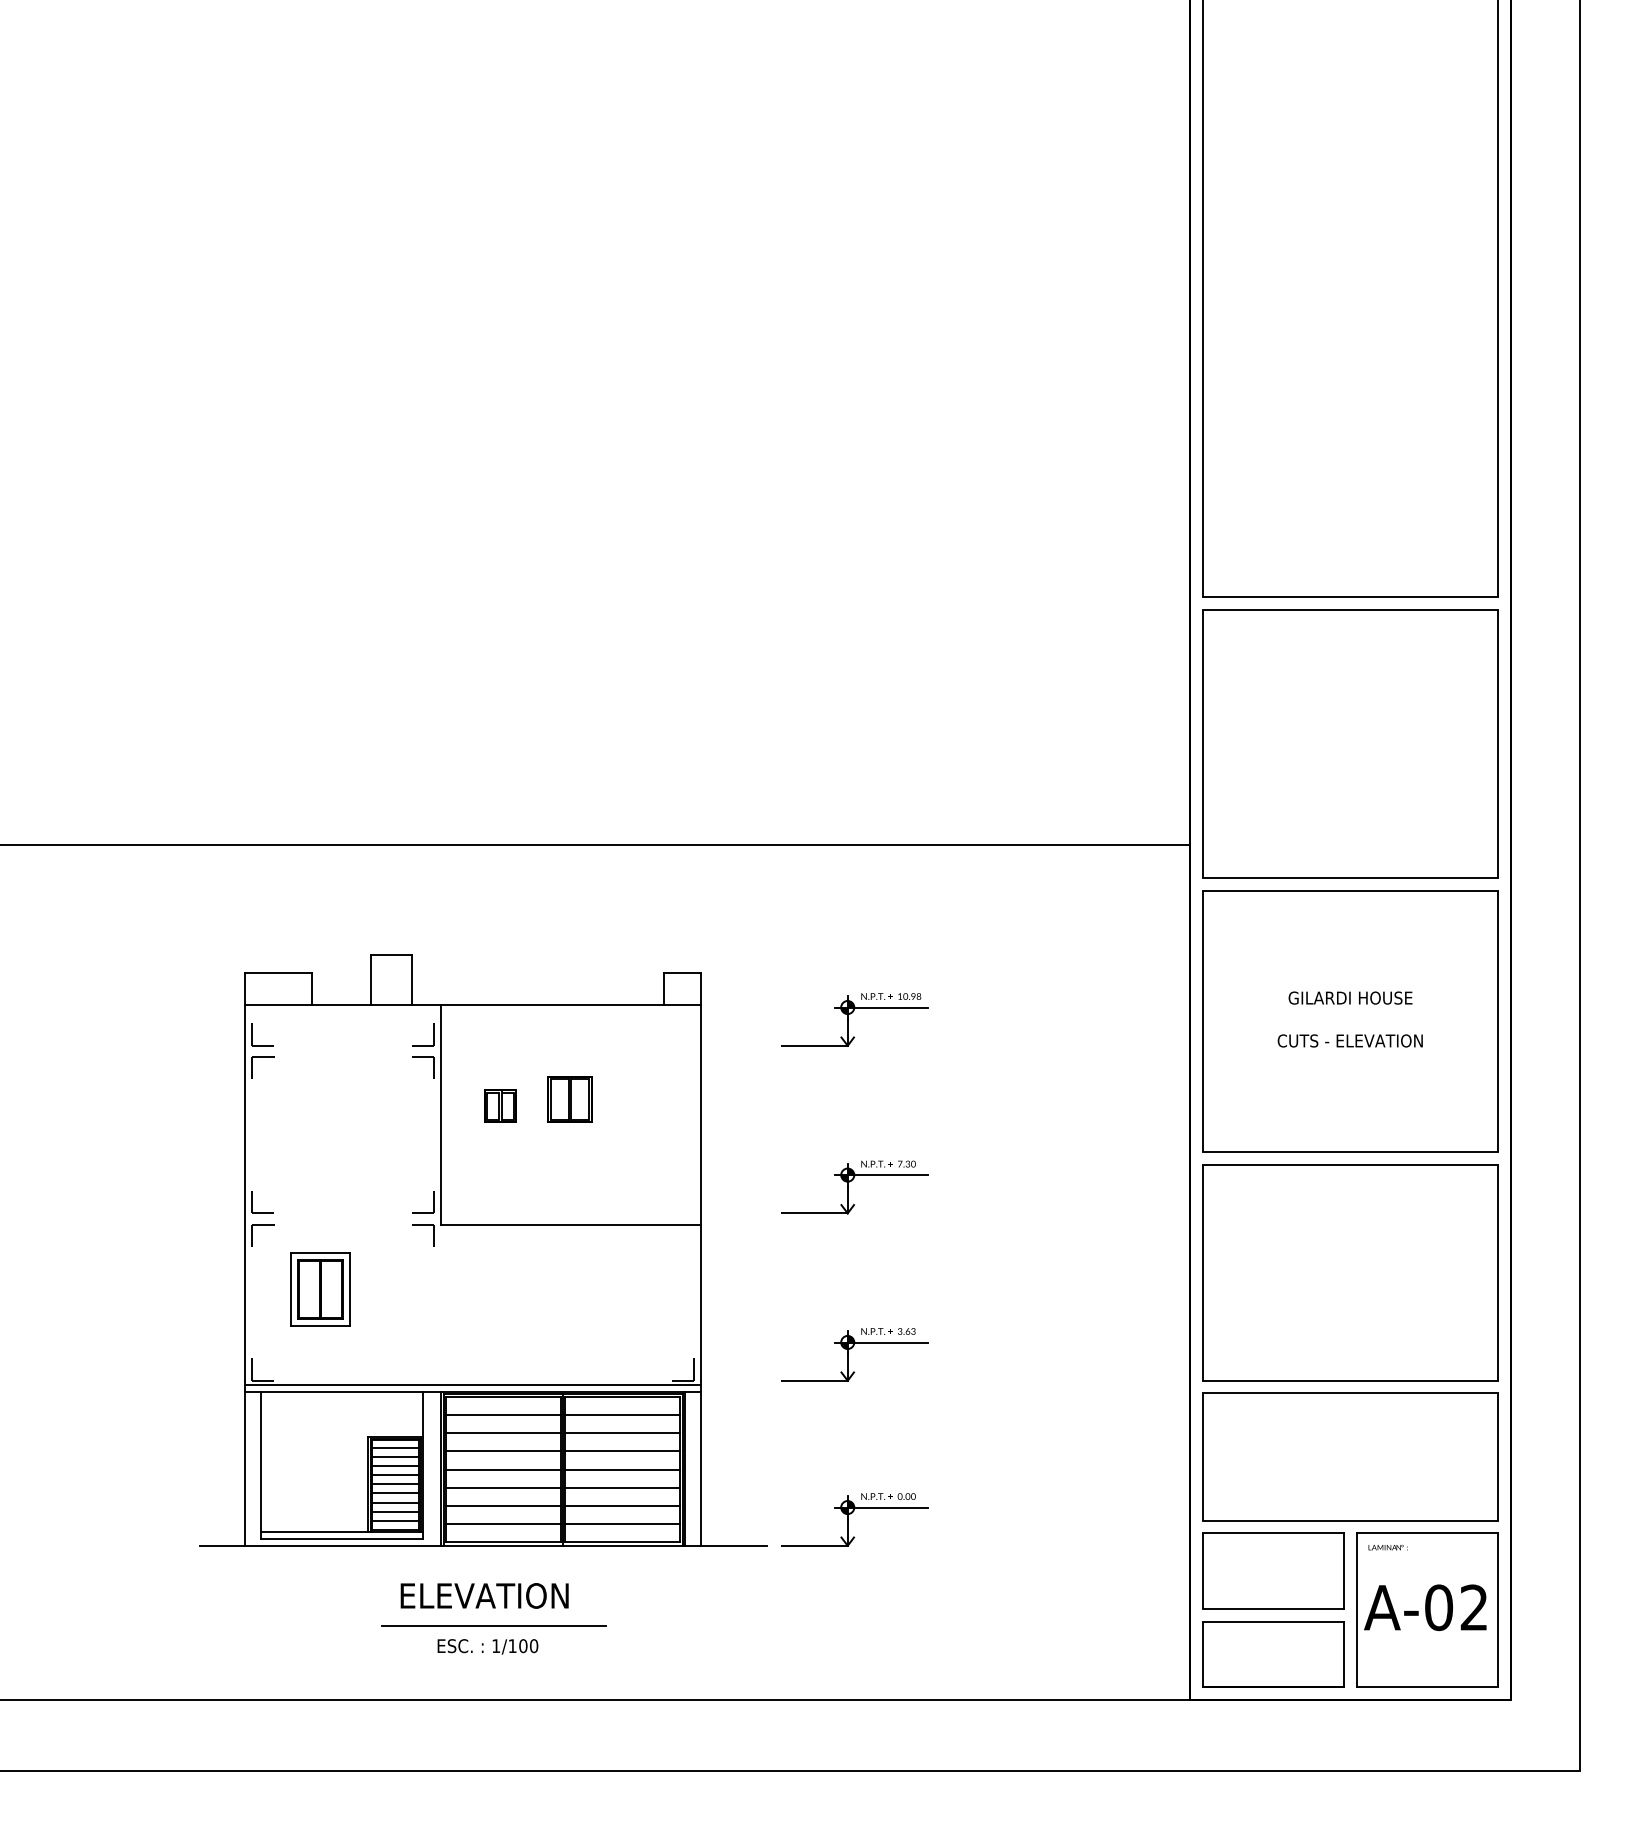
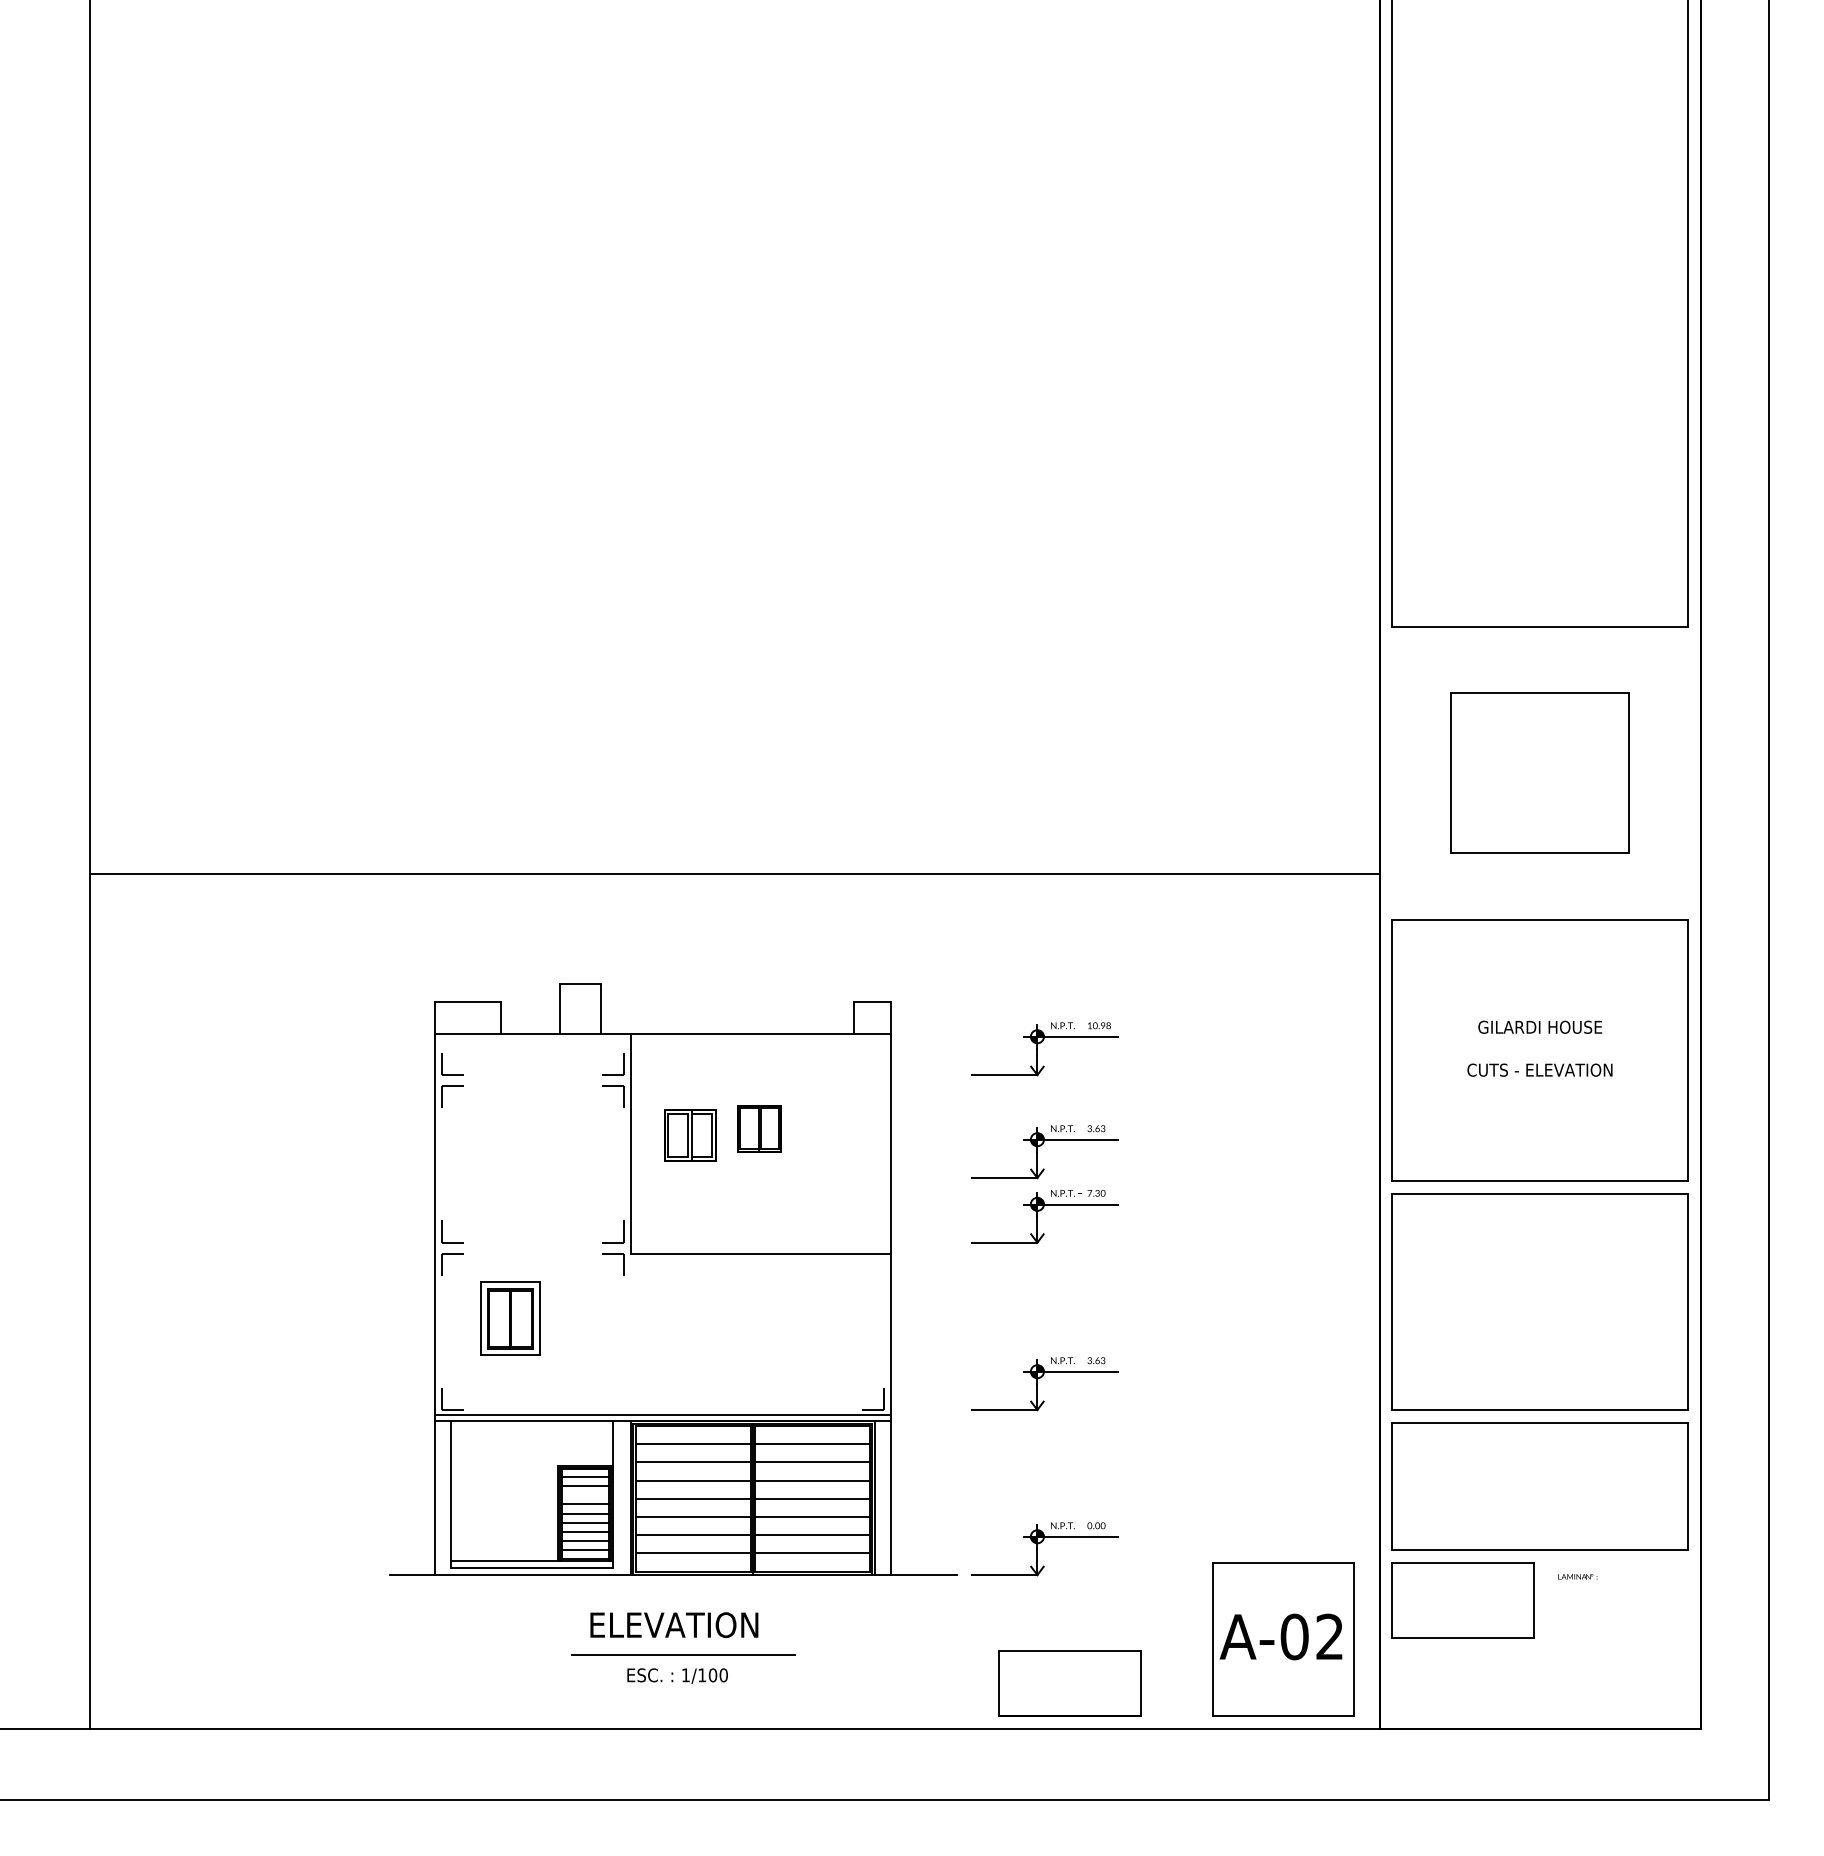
part: (1349, 743) -> (1539, 772), size x0.6
part: (499, 1106) -> (689, 1135), size x1.6
part: (847, 1123) -> (1037, 1152), added
line: (395, 1466) -> (585, 1495), removed
part: (1427, 1610) -> (1283, 1639), moved
part: (1272, 1654) -> (1069, 1683), moved

